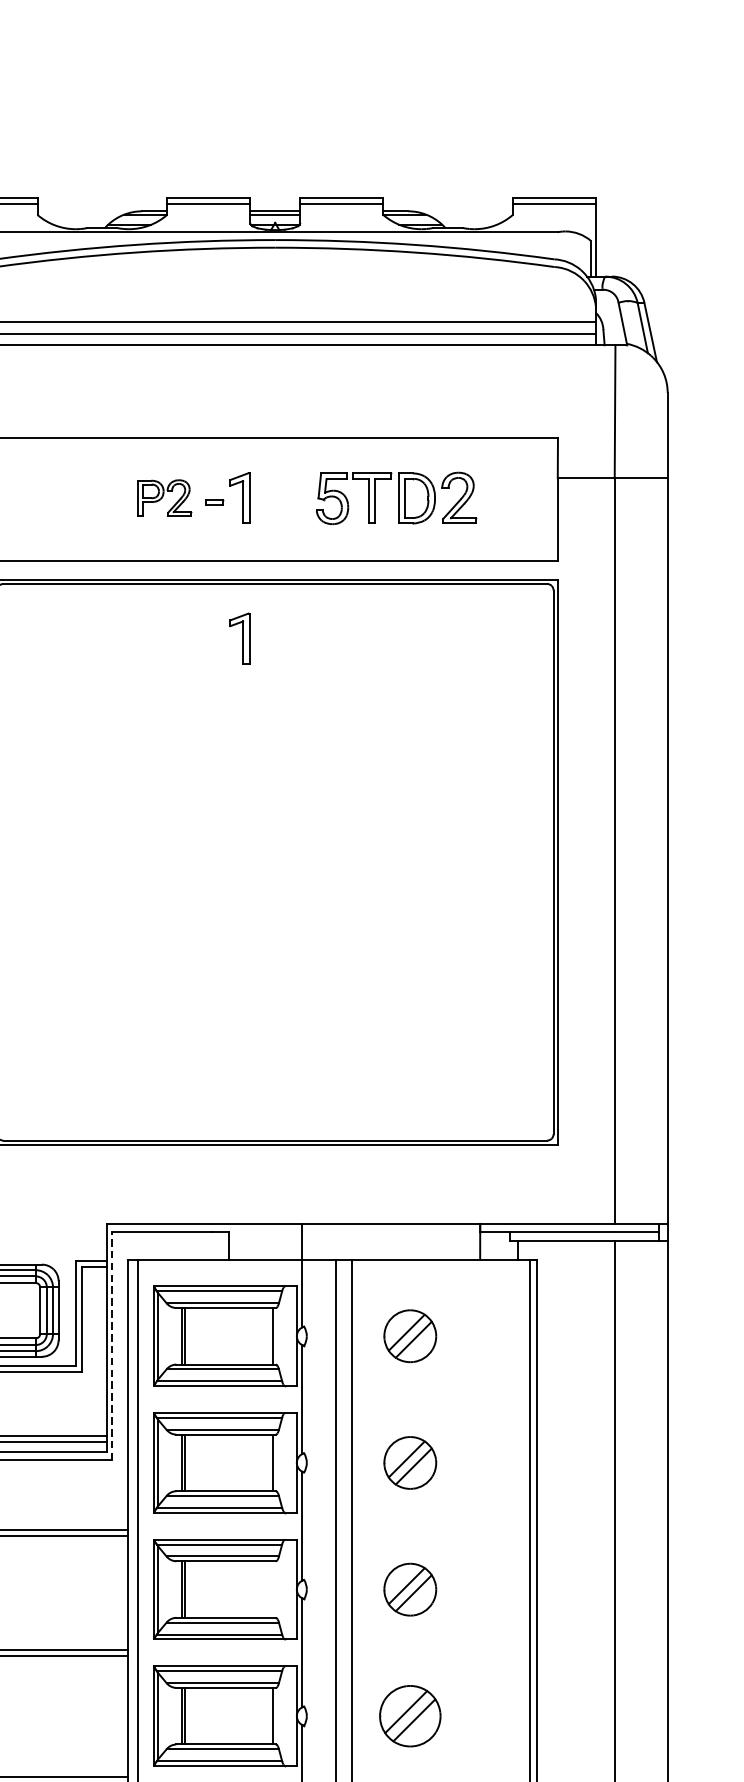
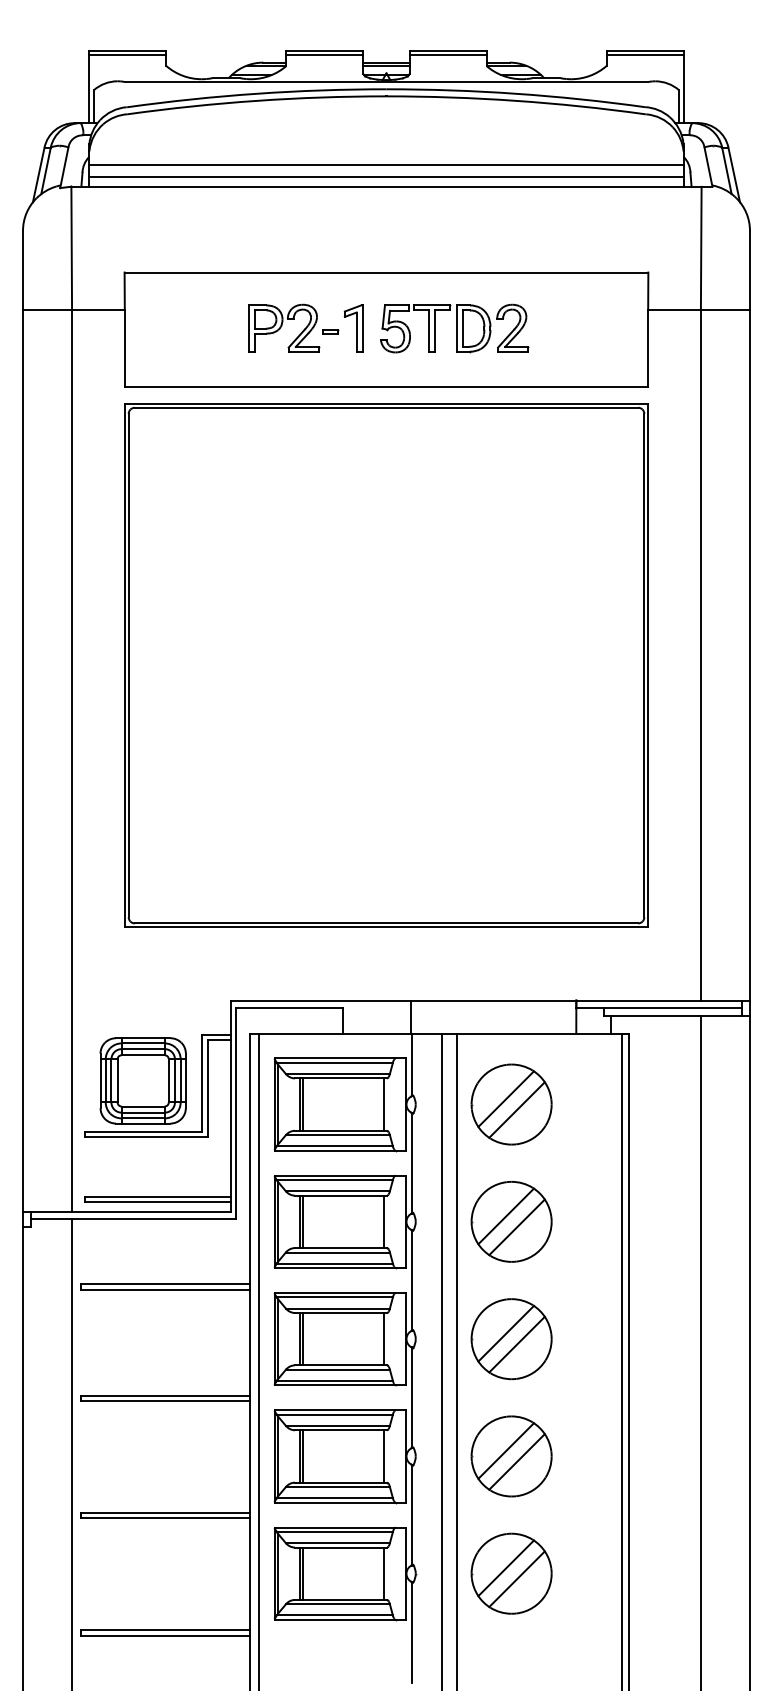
part: (165, 497) -> (284, 327), size x1.43
part: (396, 498) -> (454, 328), moved
part: (239, 638) -> (353, 458), removed
part: (410, 1336) -> (511, 1104), size x1.67
line: (112, 1345) -> (235, 1113), dashed -> solid
part: (410, 1462) -> (511, 1221), size x1.67
line: (273, 1589) -> (384, 1339), added
part: (410, 1589) -> (511, 1339), size x1.67
part: (410, 1716) -> (511, 1456), size x1.43

